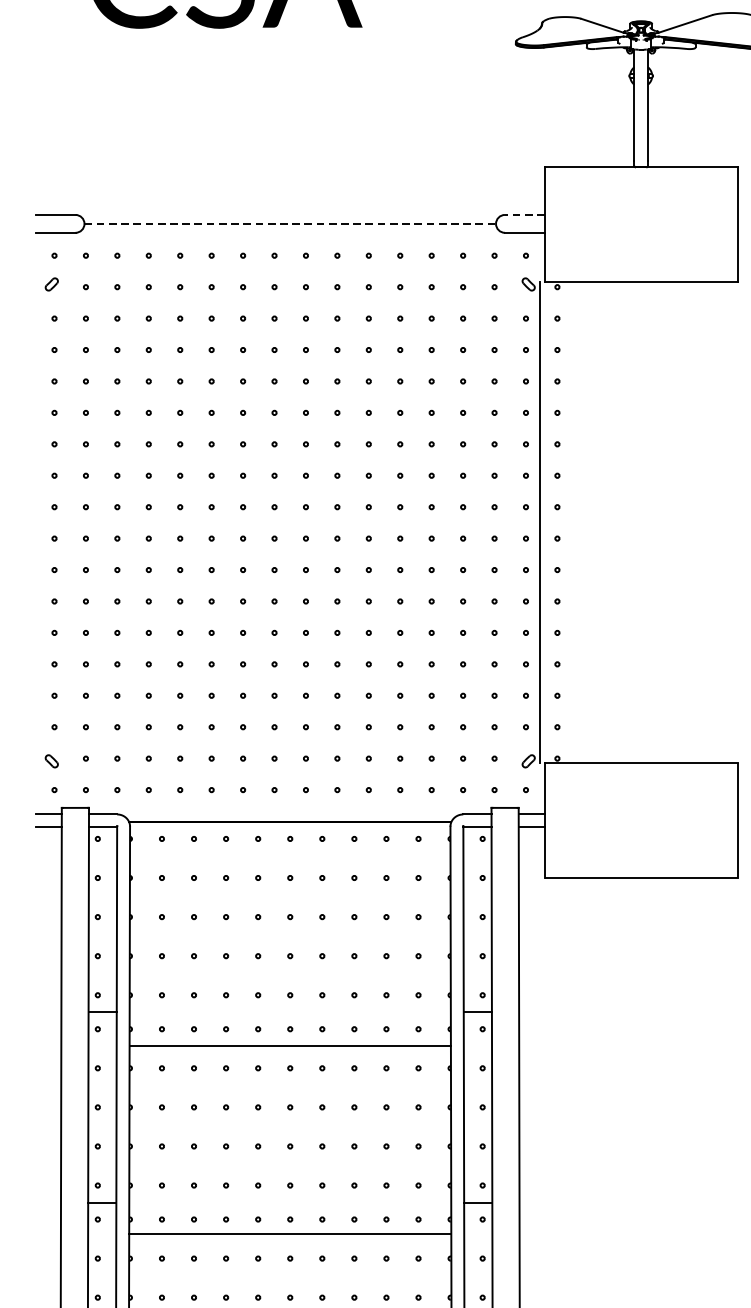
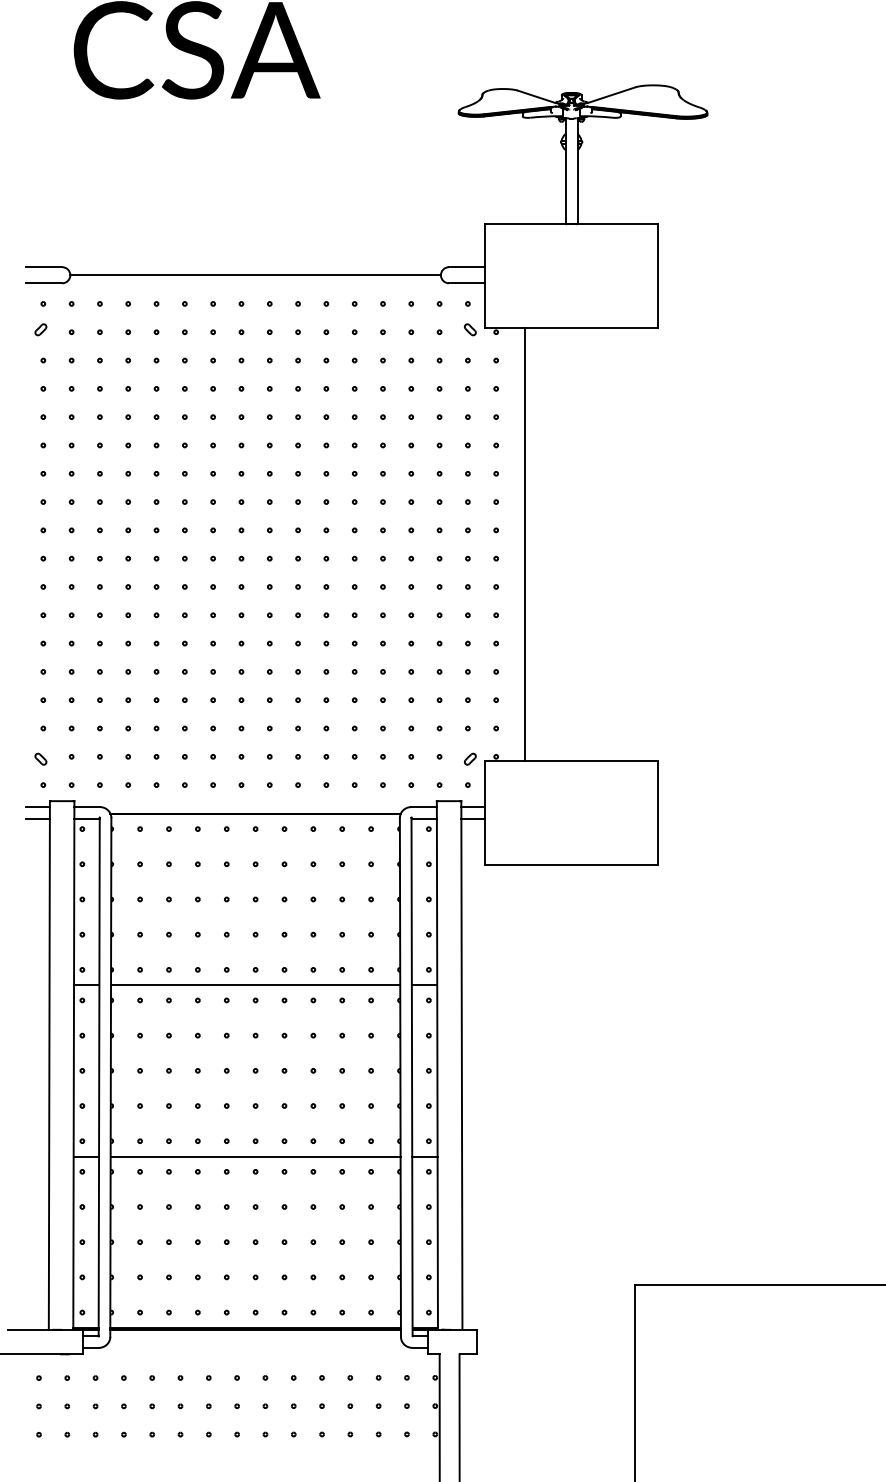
line: (524, 215) -> (466, 267), dashed -> solid
line: (291, 224) -> (256, 275), dashed -> solid
line: (539, 522) -> (524, 544), moved
line: (290, 1045) -> (255, 985), moved
line: (290, 1233) -> (255, 1156), moved

